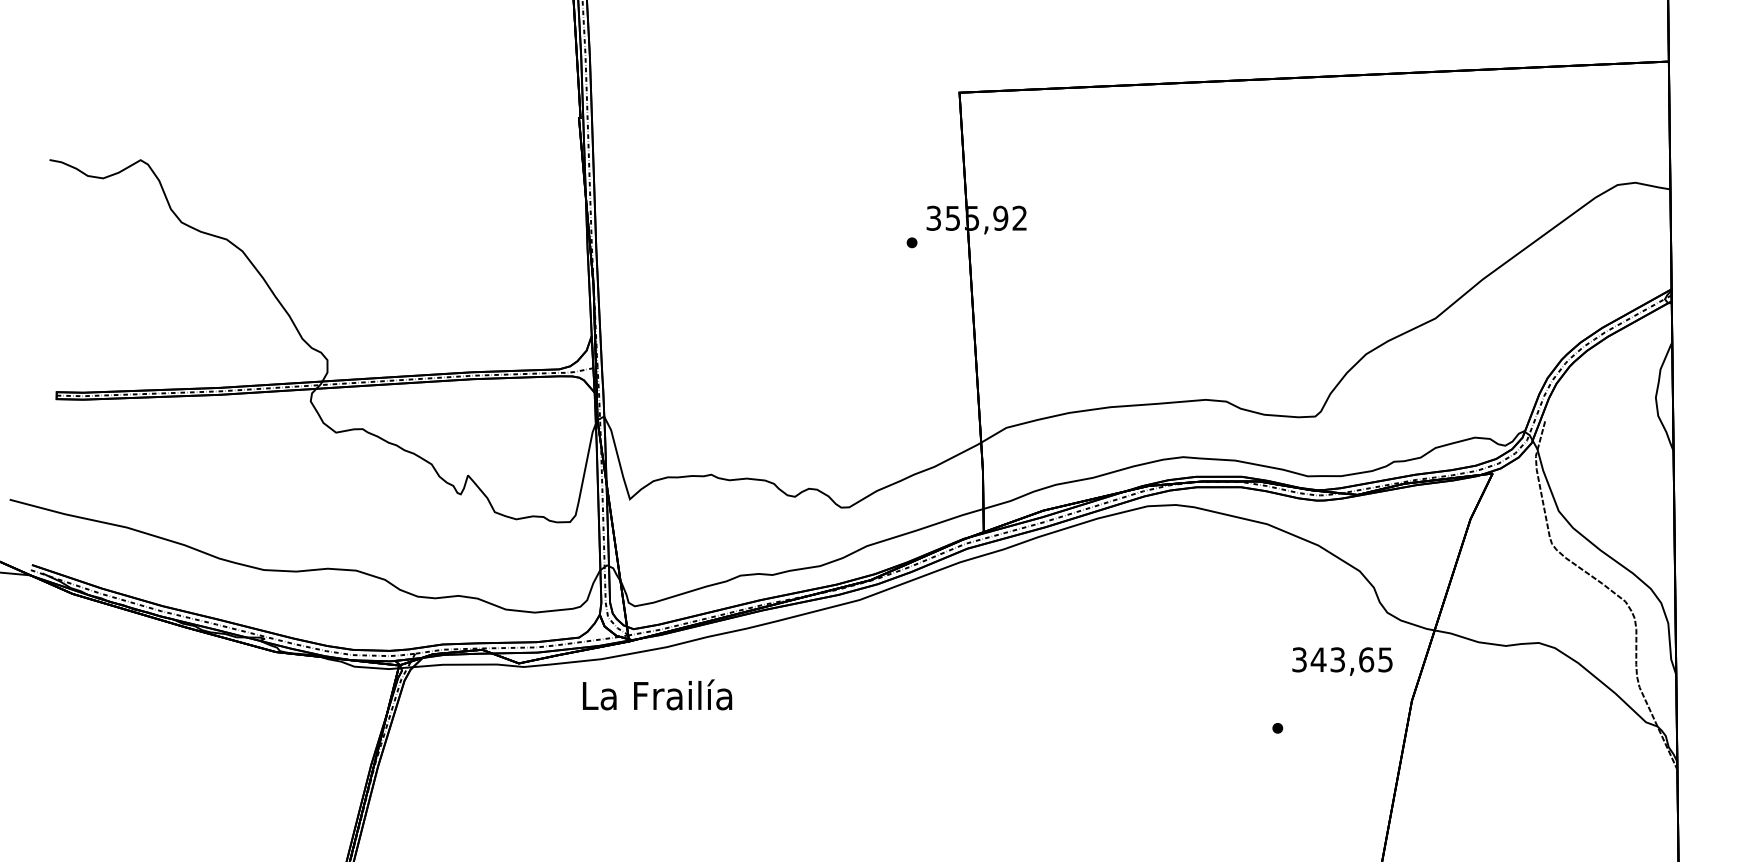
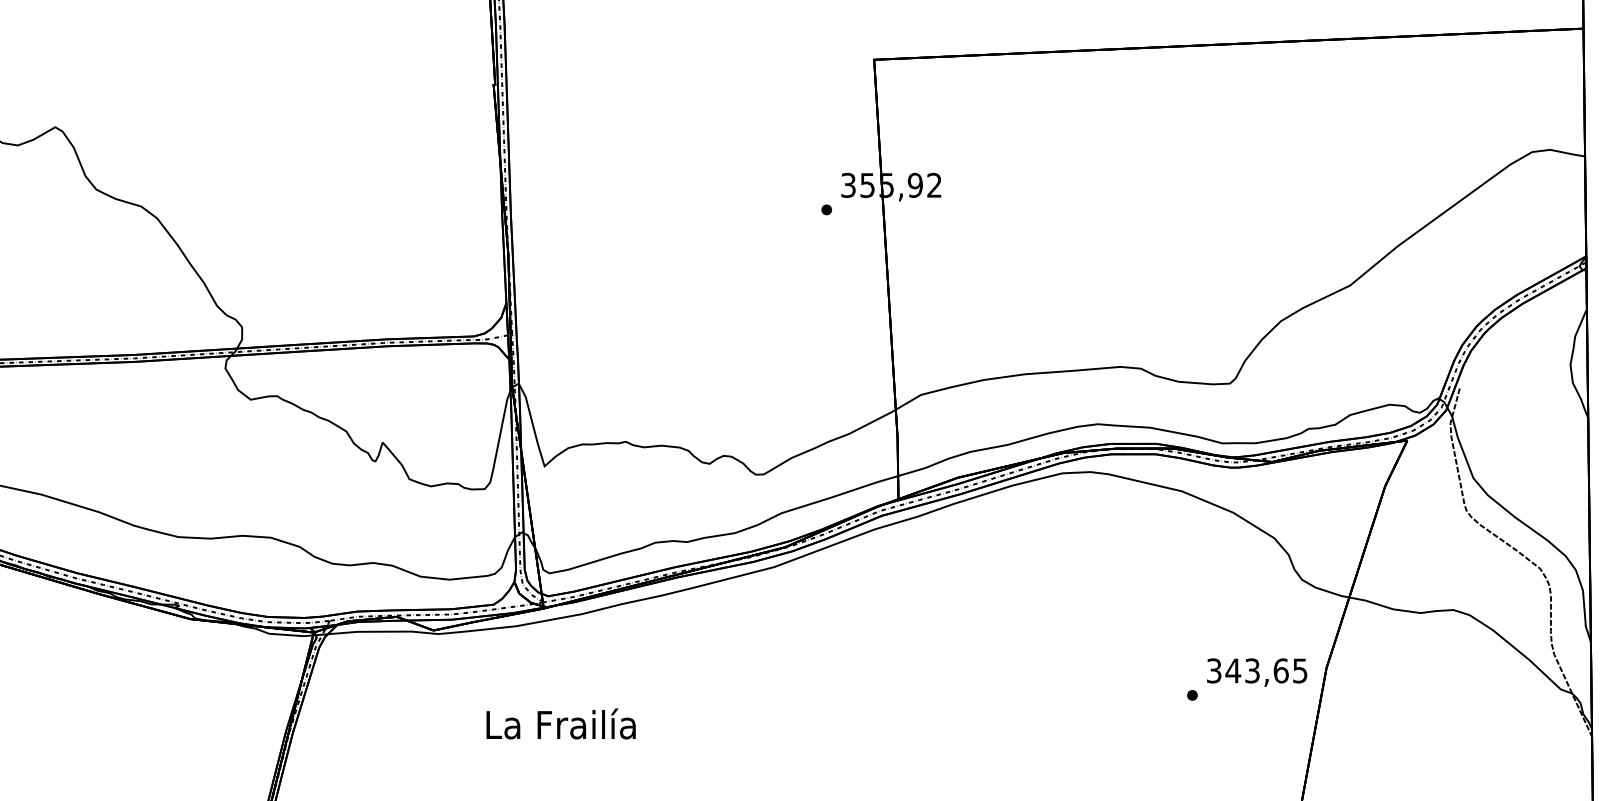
text: (1342, 661) -> (1257, 672), moved
text: (657, 694) -> (561, 723), moved

